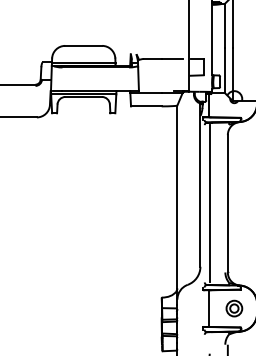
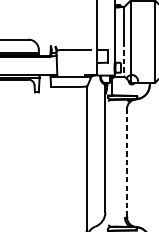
line: (224, 71) -> (124, 59), solid -> dashed
line: (210, 203) -> (113, 162), removed
line: (227, 203) -> (126, 162), solid -> dashed

